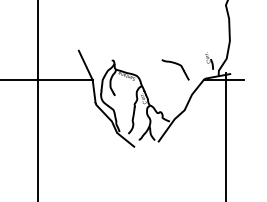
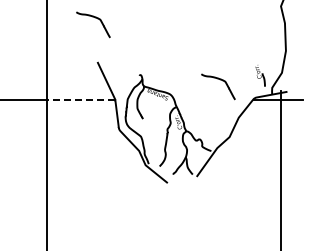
curve: (76, 14) -> (95, 18), added
line: (64, 80) -> (80, 99), solid -> dashed

